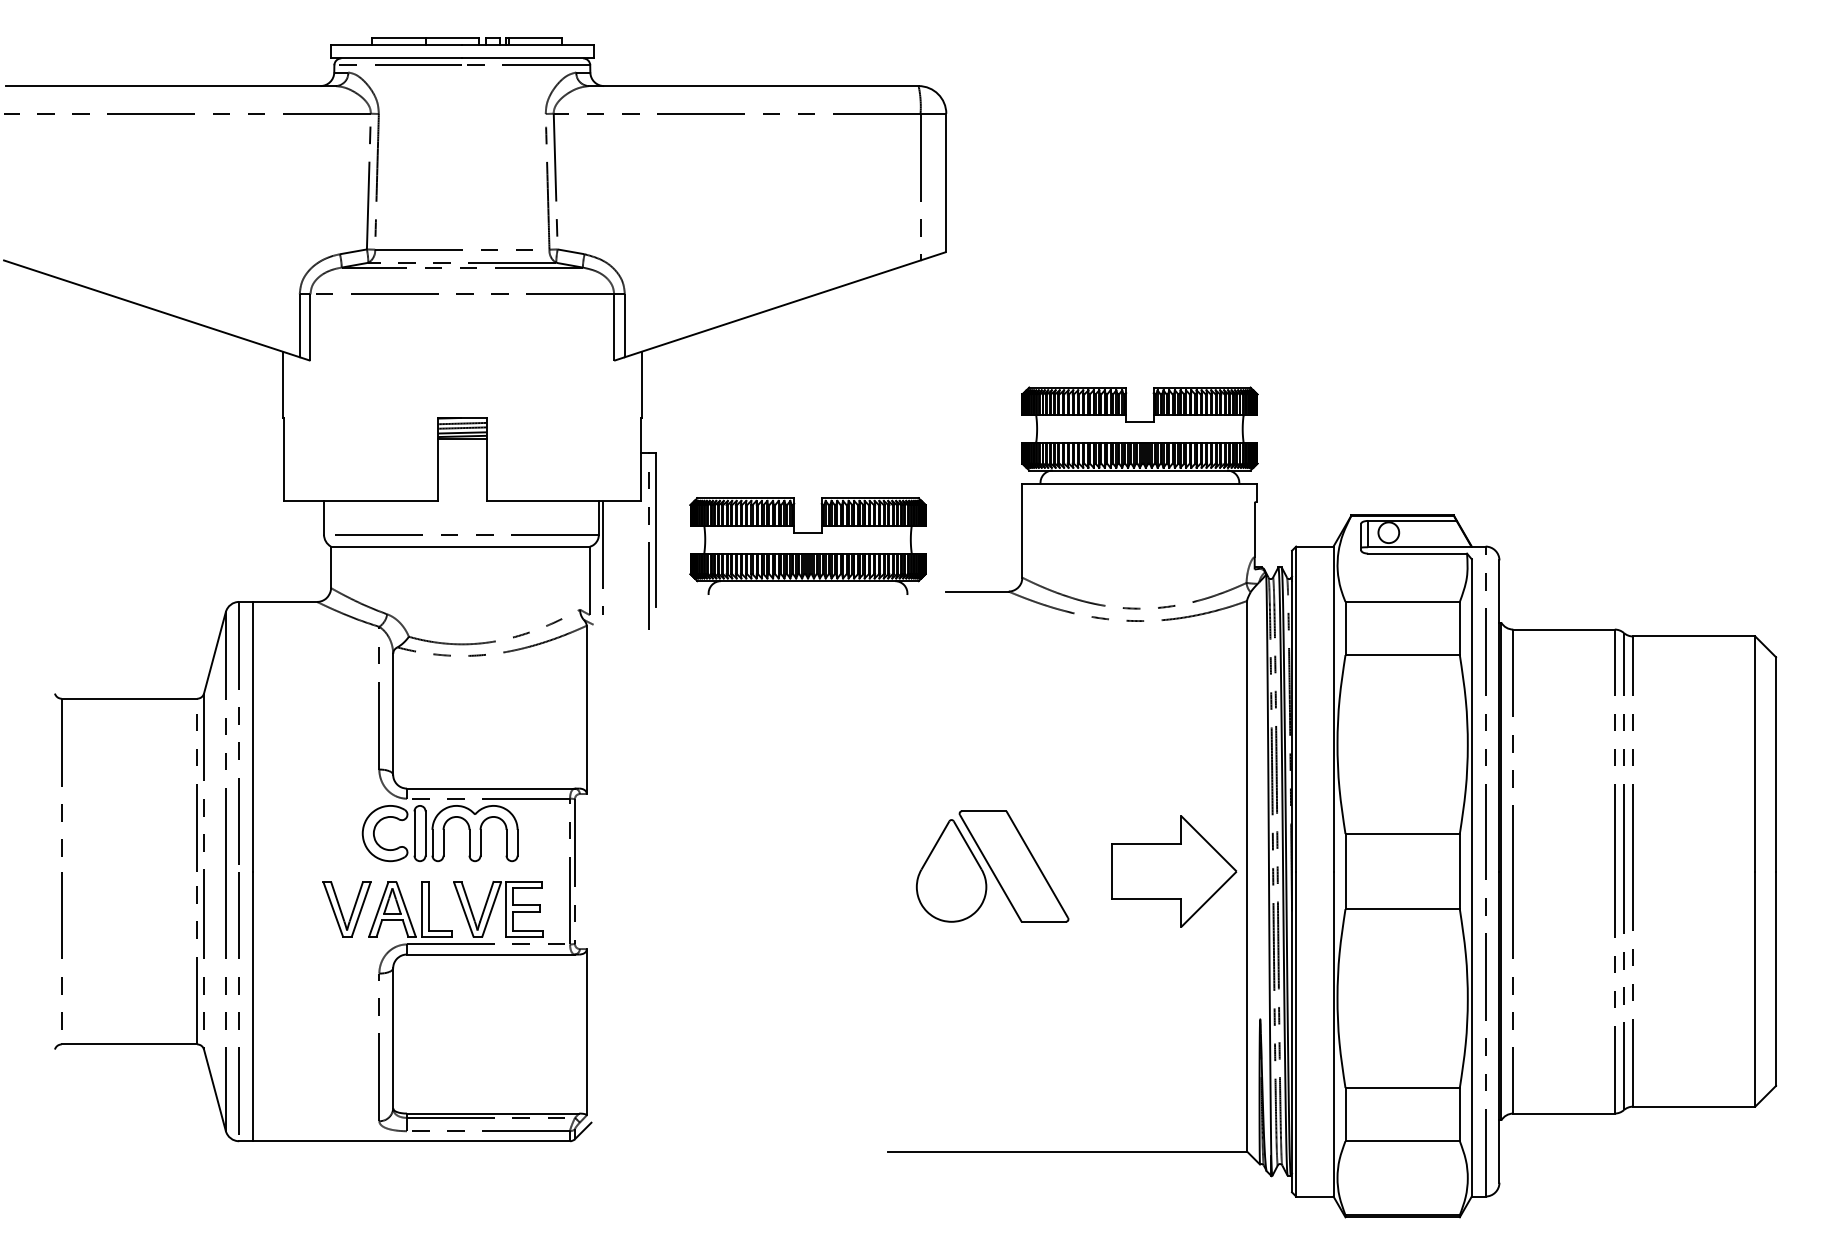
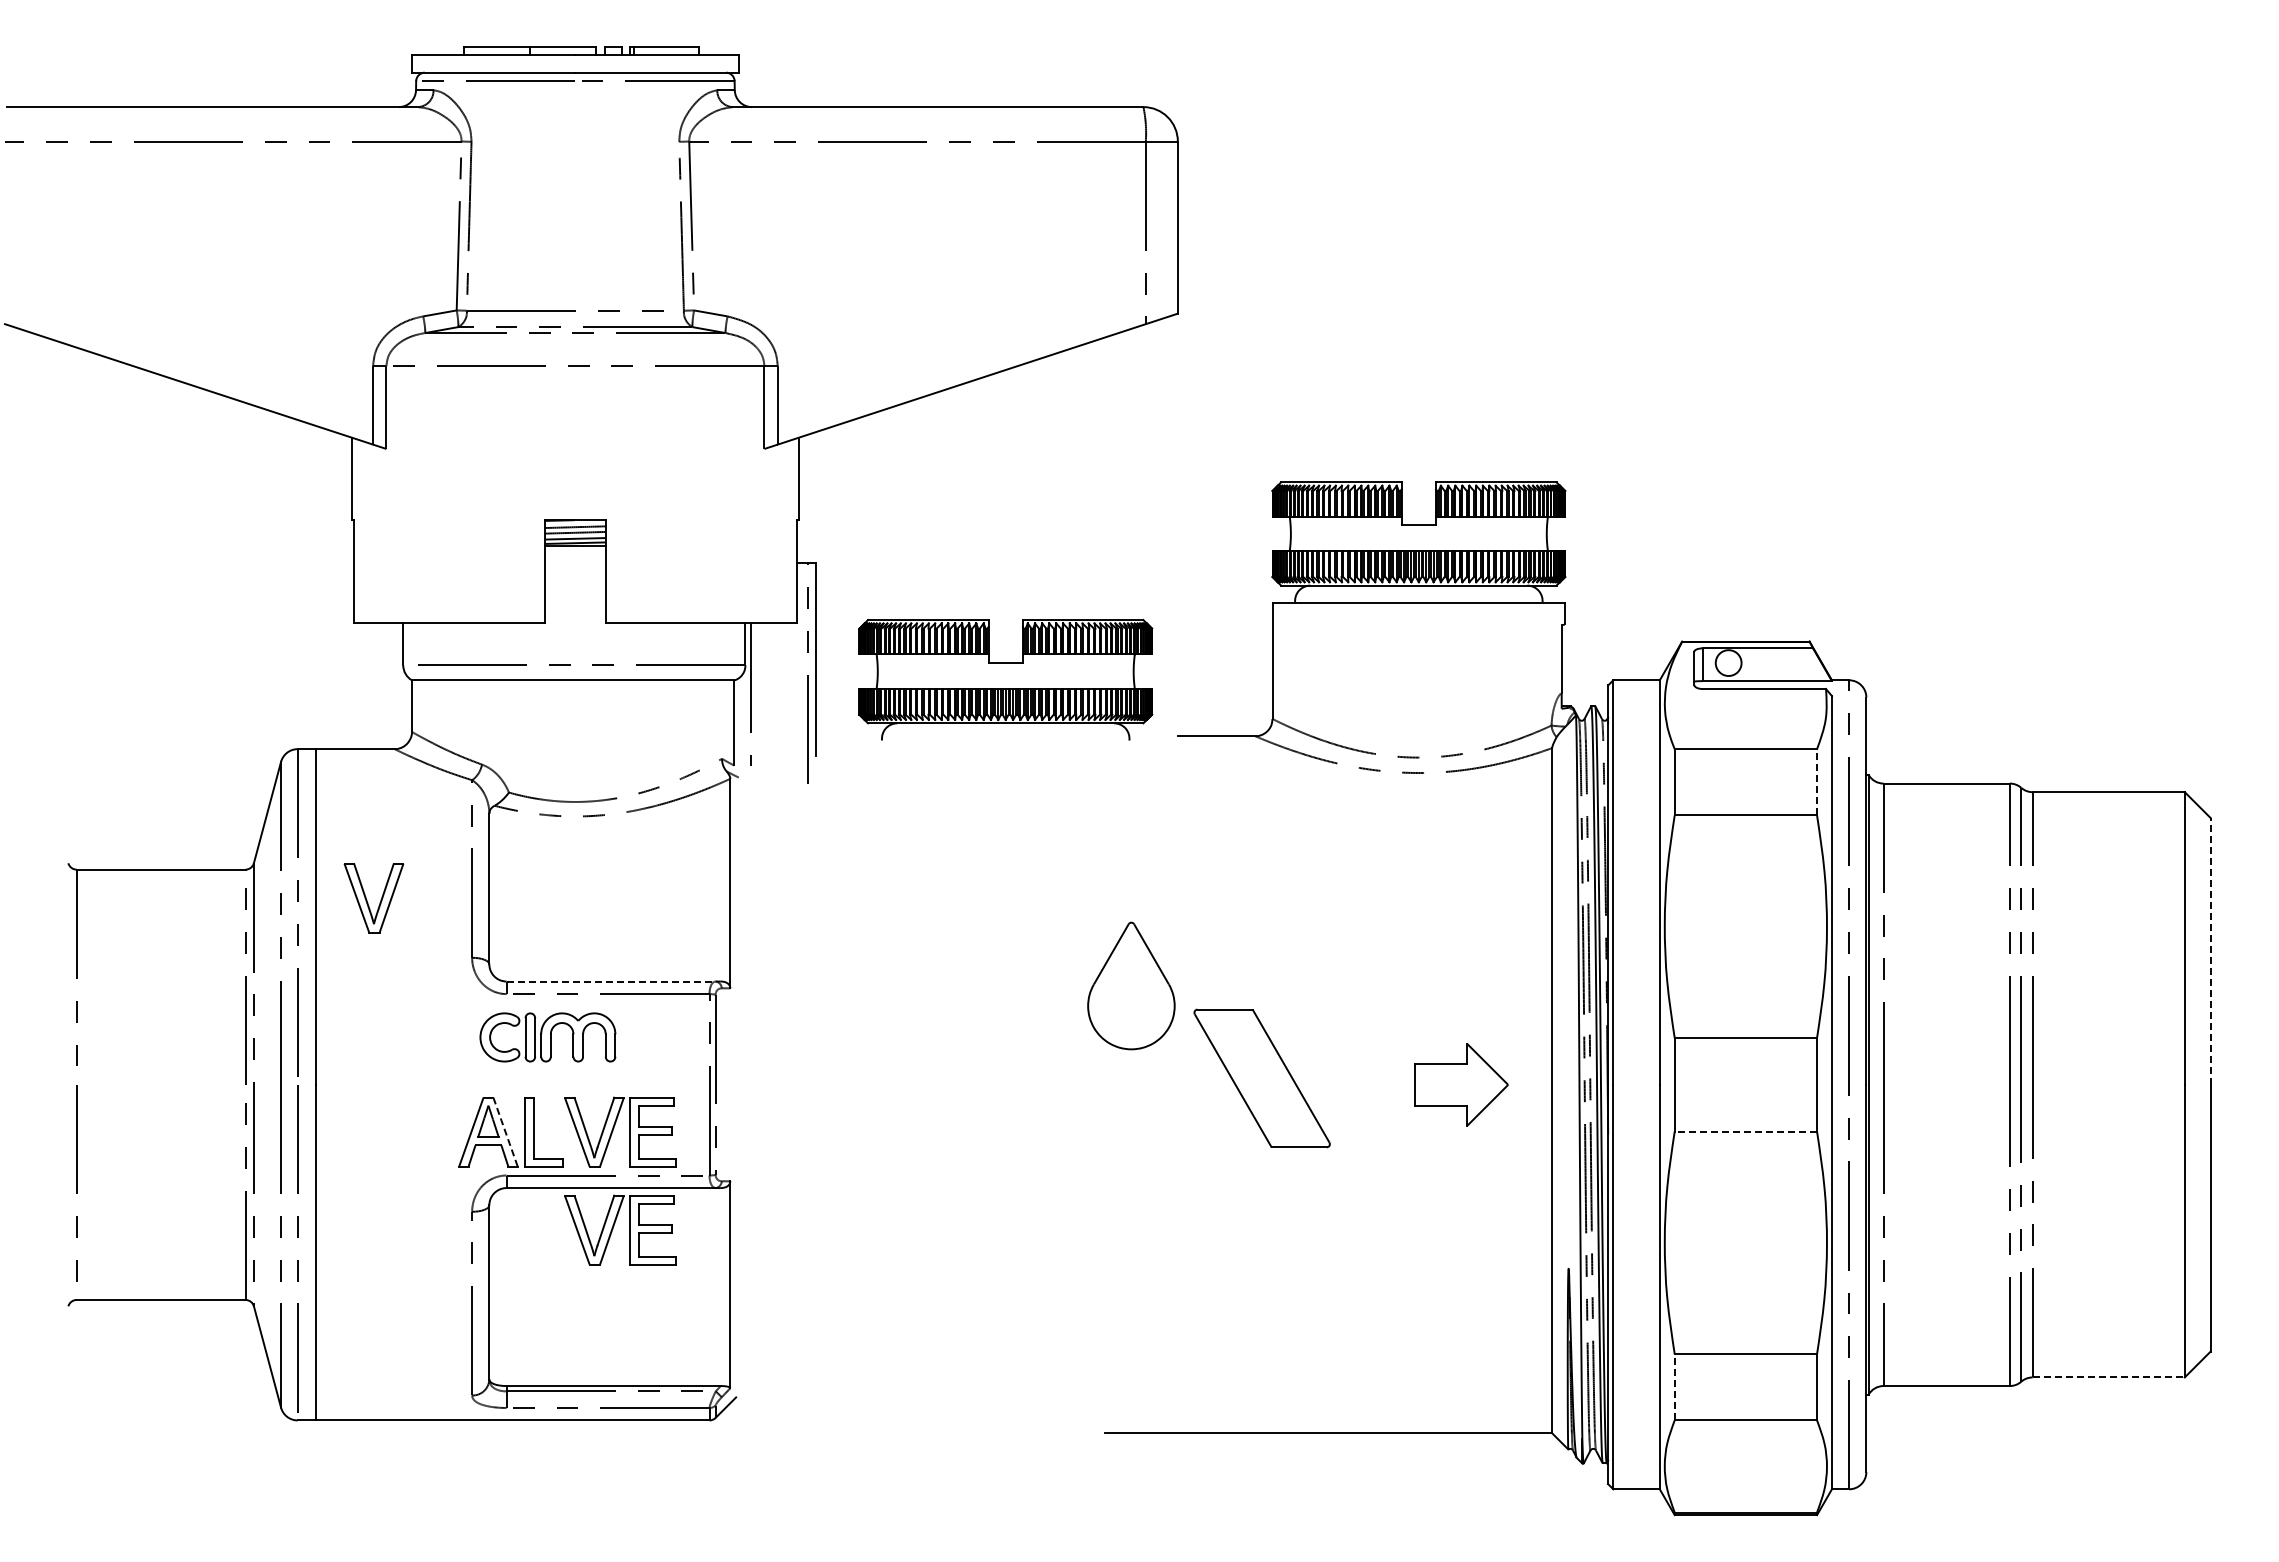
line: (1460, 627) -> (1817, 781), solid -> dashed
line: (1775, 763) -> (2210, 950), solid -> dashed
line: (491, 788) -> (611, 981), solid -> dashed
part: (439, 833) -> (547, 1037), size x0.7
part: (951, 870) -> (1131, 985), moved
part: (1174, 871) -> (1461, 1084), size x0.6
line: (406, 909) -> (505, 1132), solid -> dashed
line: (1402, 909) -> (1745, 1131), solid -> dashed
part: (341, 911) -> (367, 900), moved
part: (493, 985) -> (614, 1226), added
line: (1694, 1106) -> (2109, 1377), solid -> dashed
line: (1345, 1113) -> (1674, 1386), solid -> dashed

